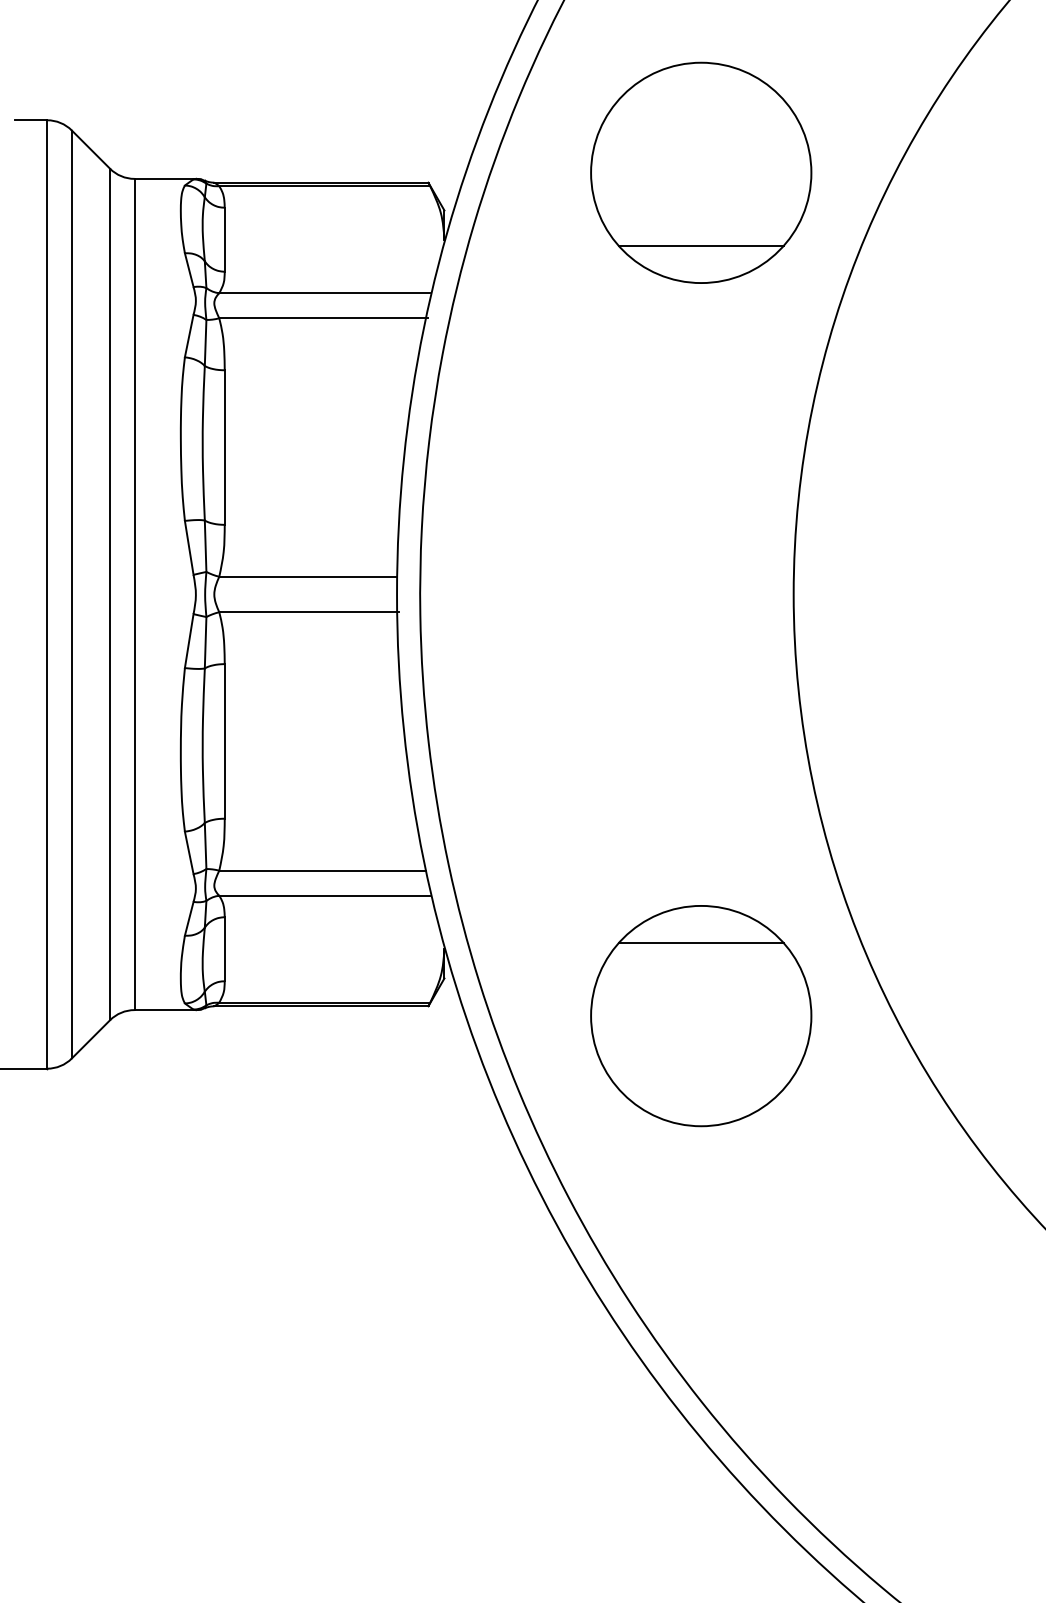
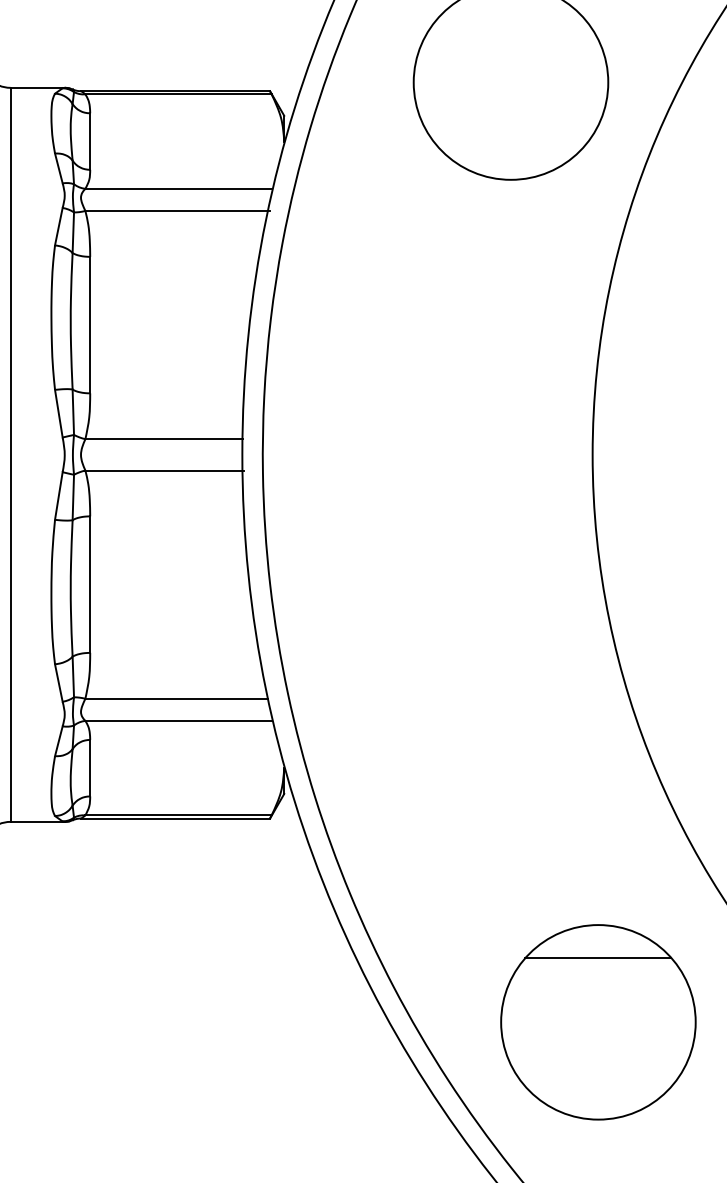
line: (700, 245) -> (510, 146), removed
part: (701, 1016) -> (598, 1022), moved

